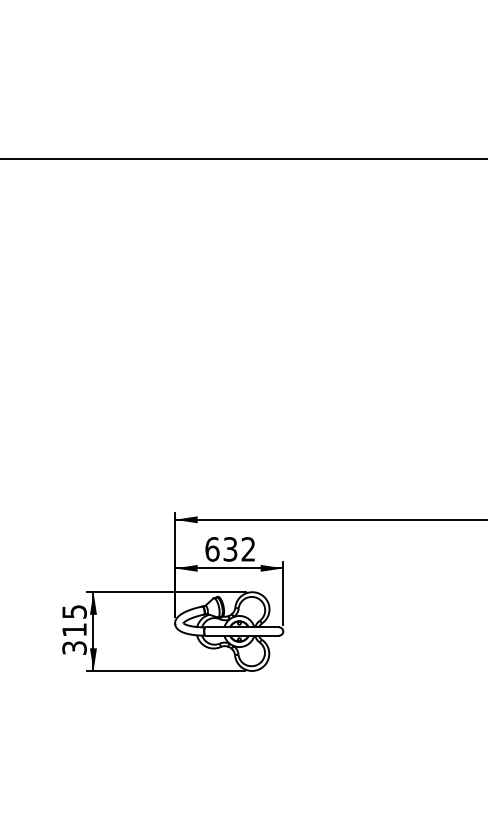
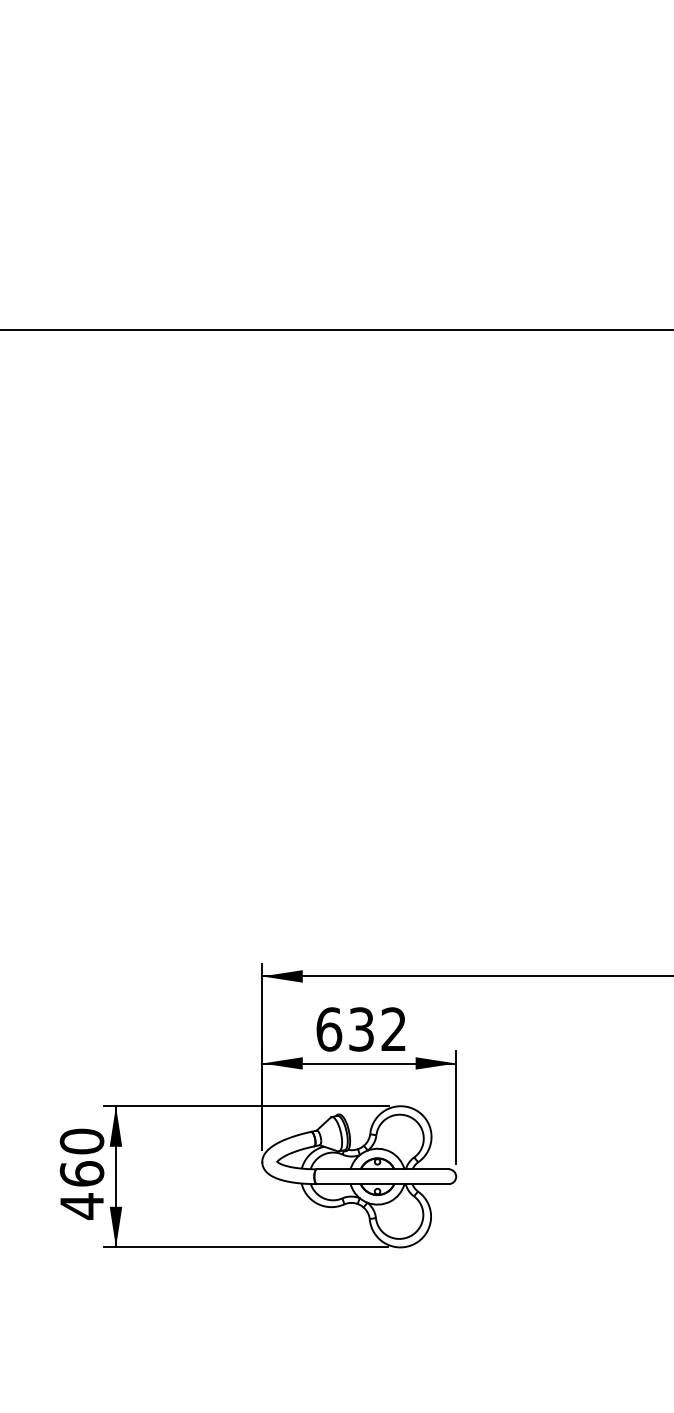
text: (74, 629) -> (81, 1173), 315 -> 460

